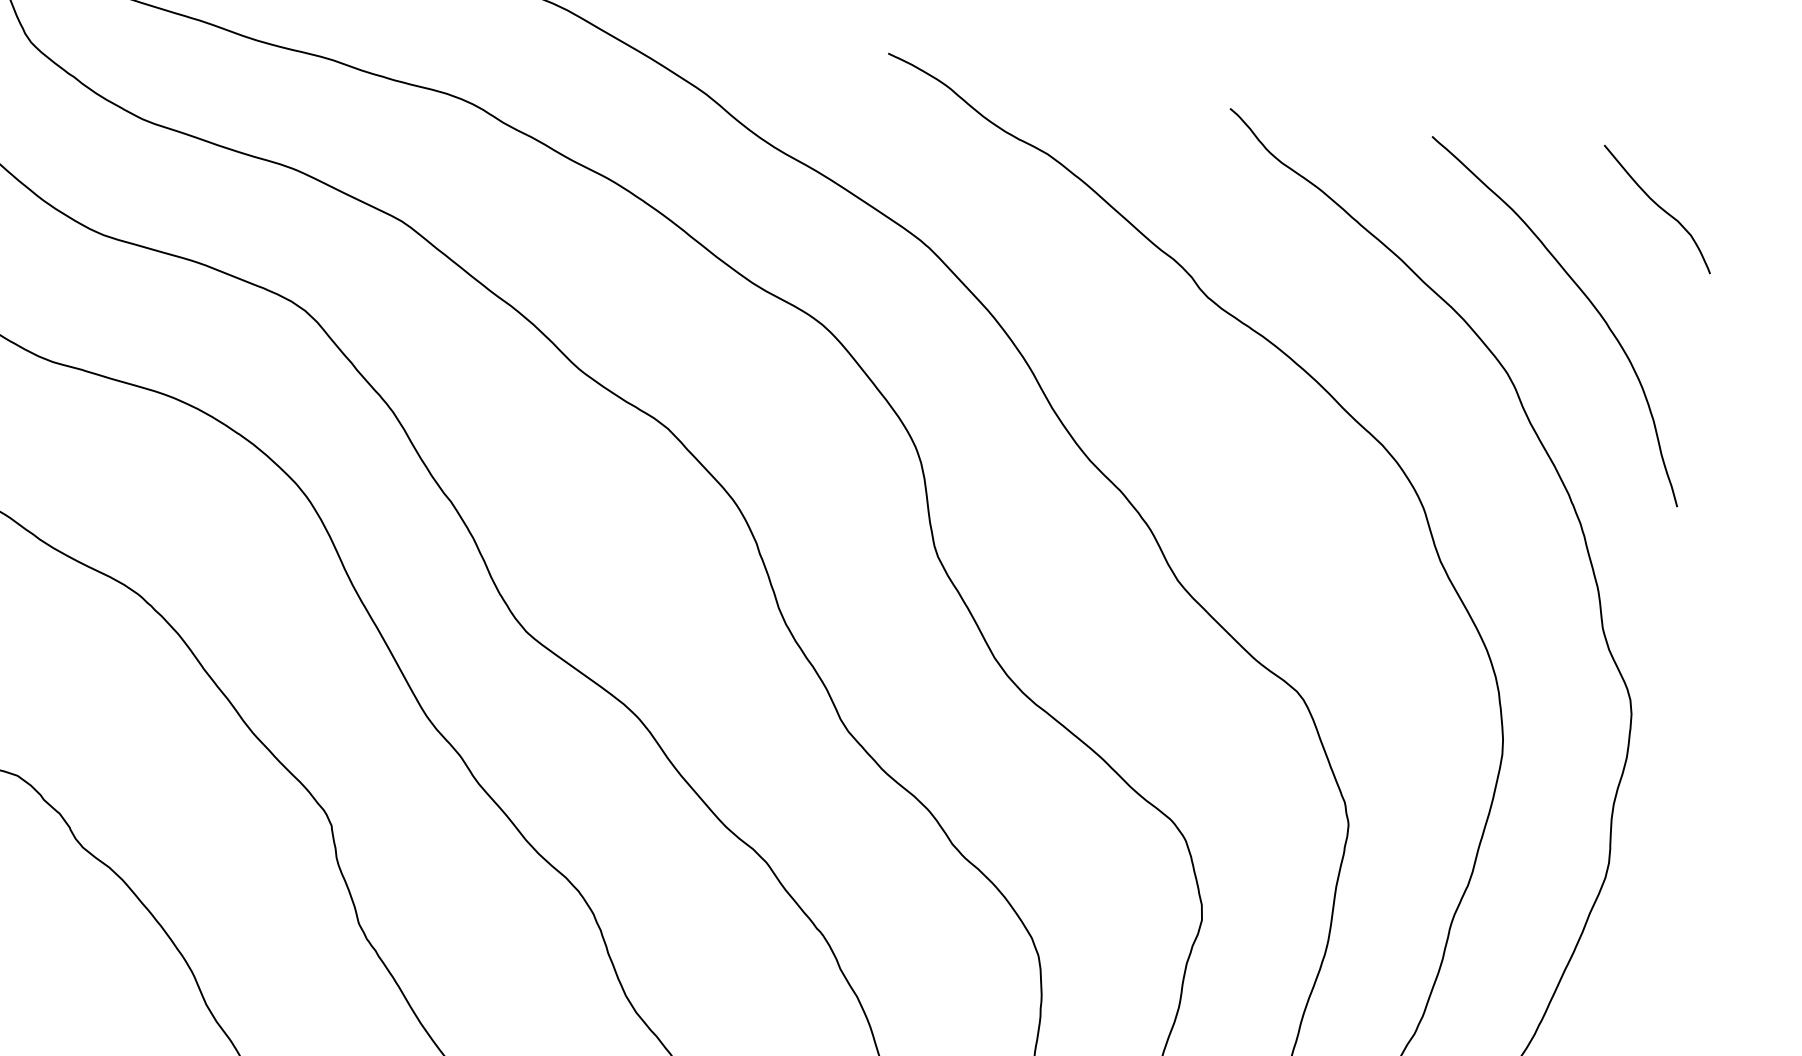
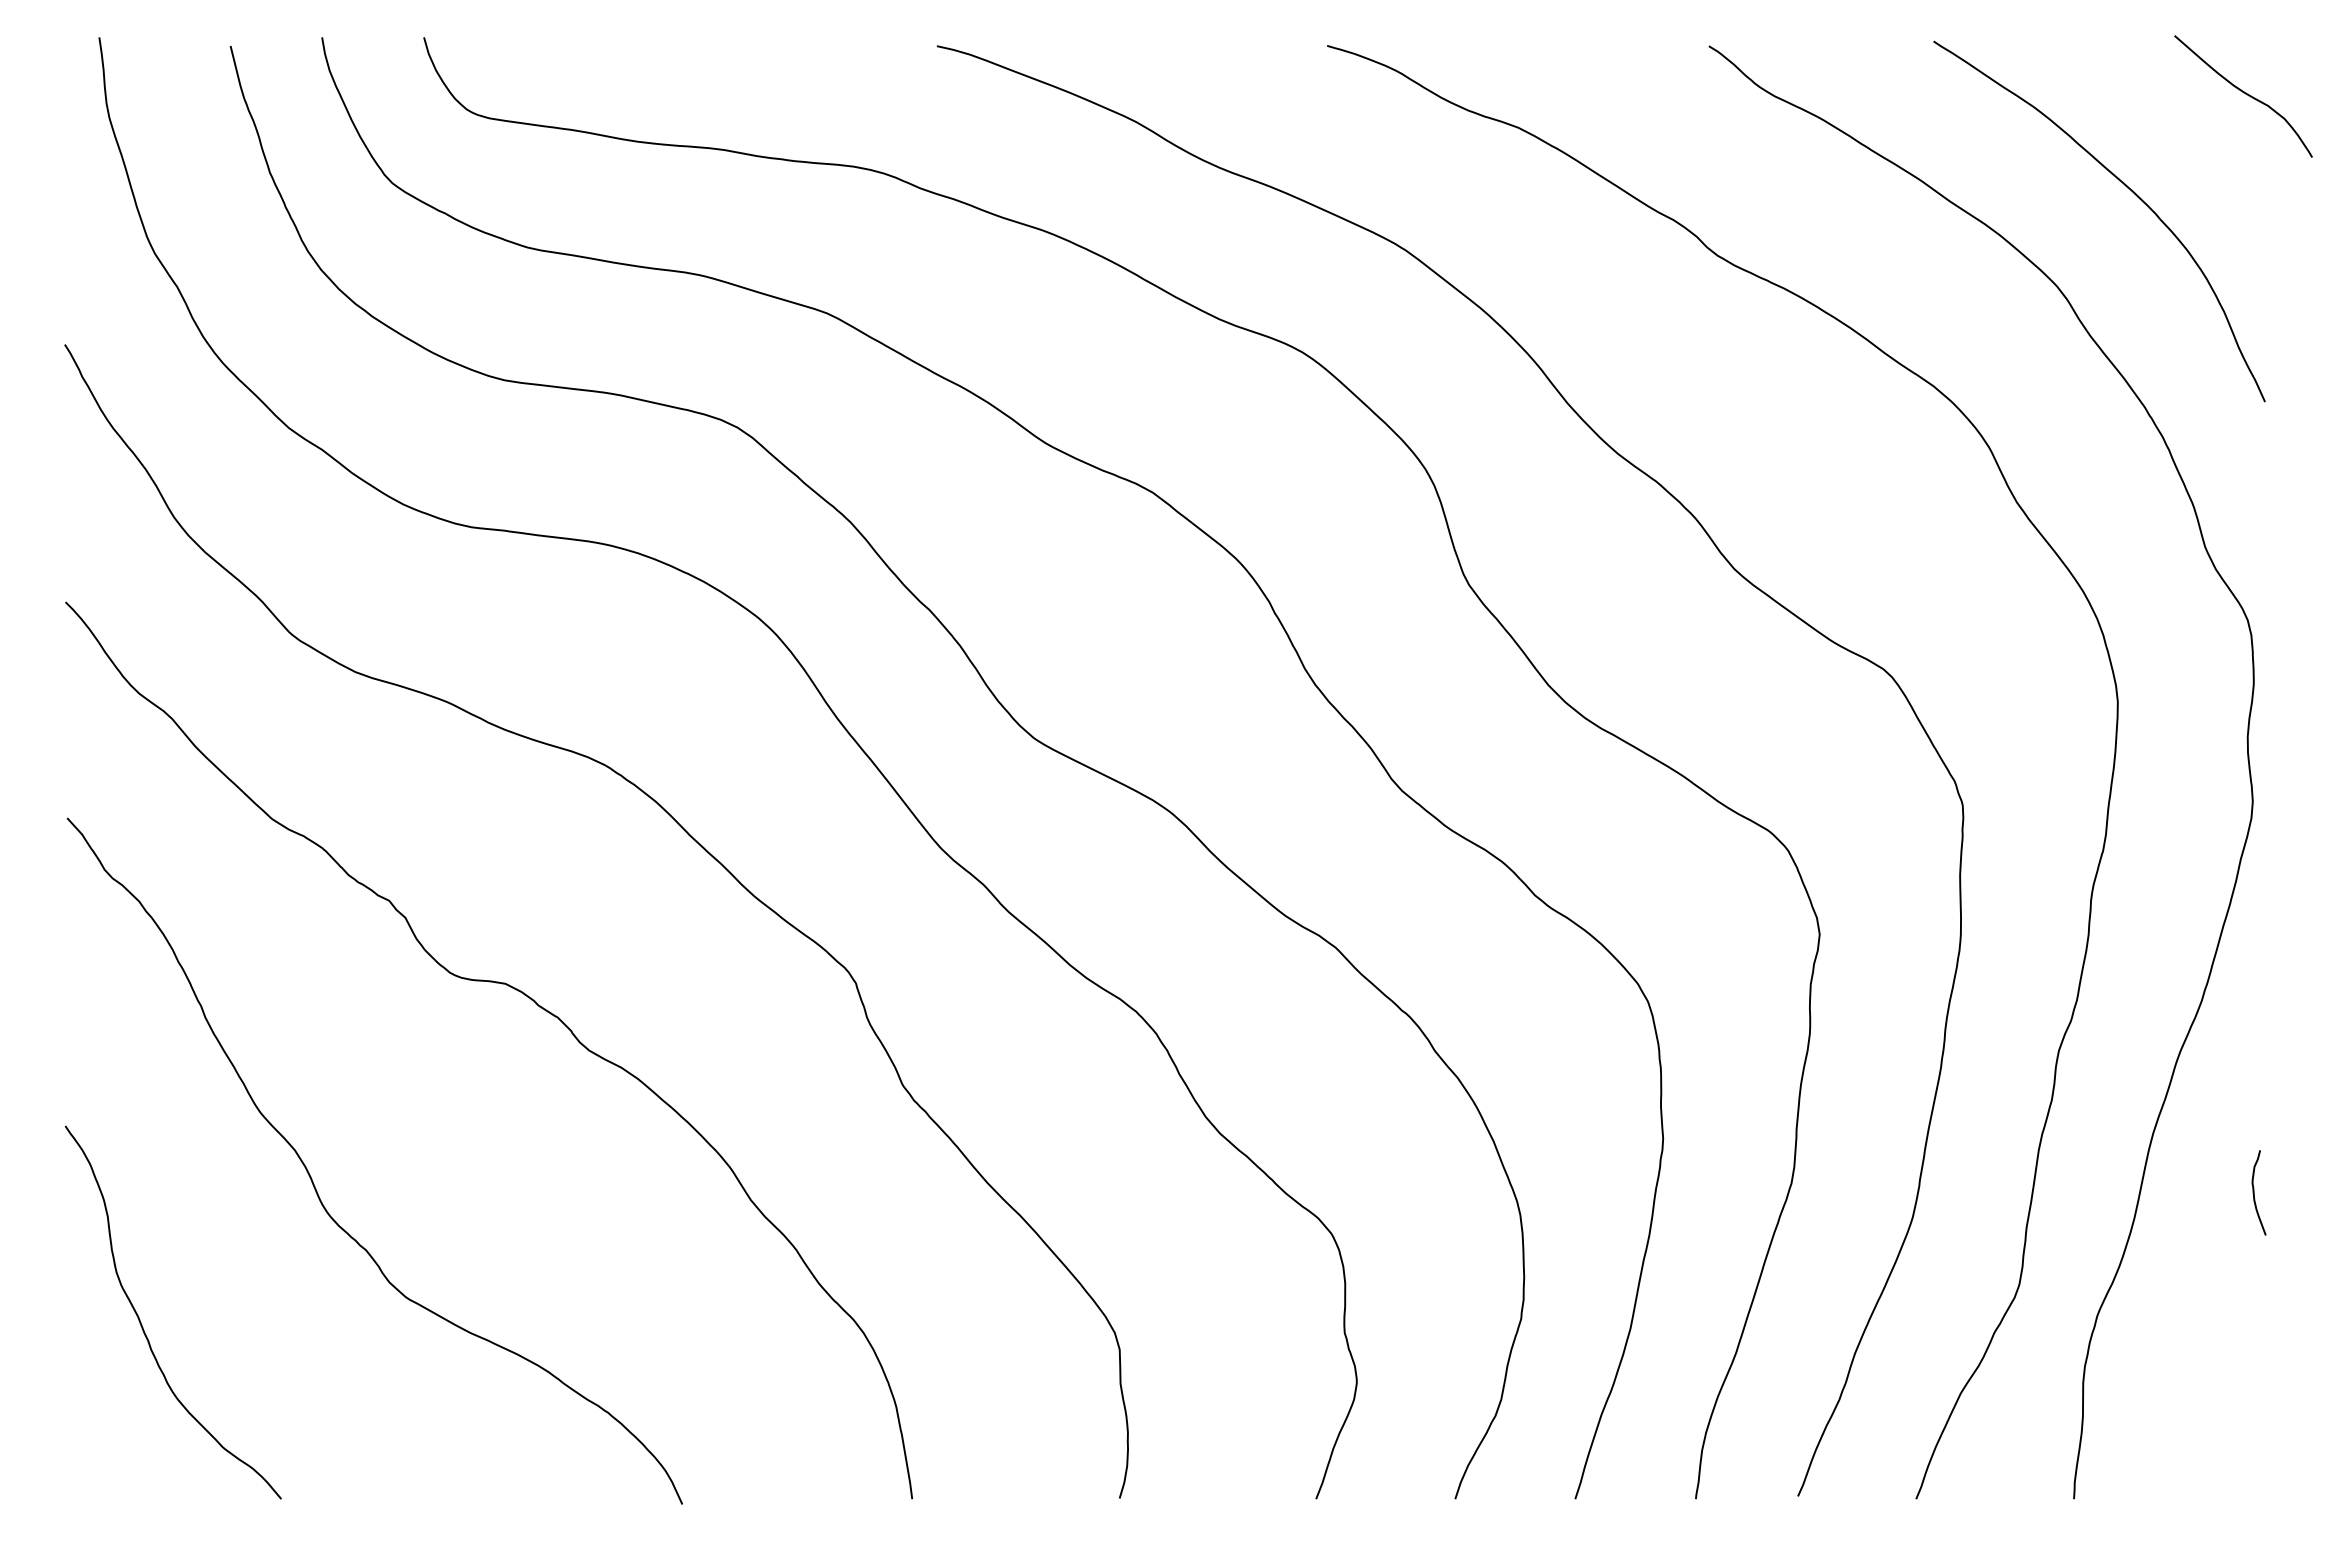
curve: (1659, 207) -> (2245, 94), moved

